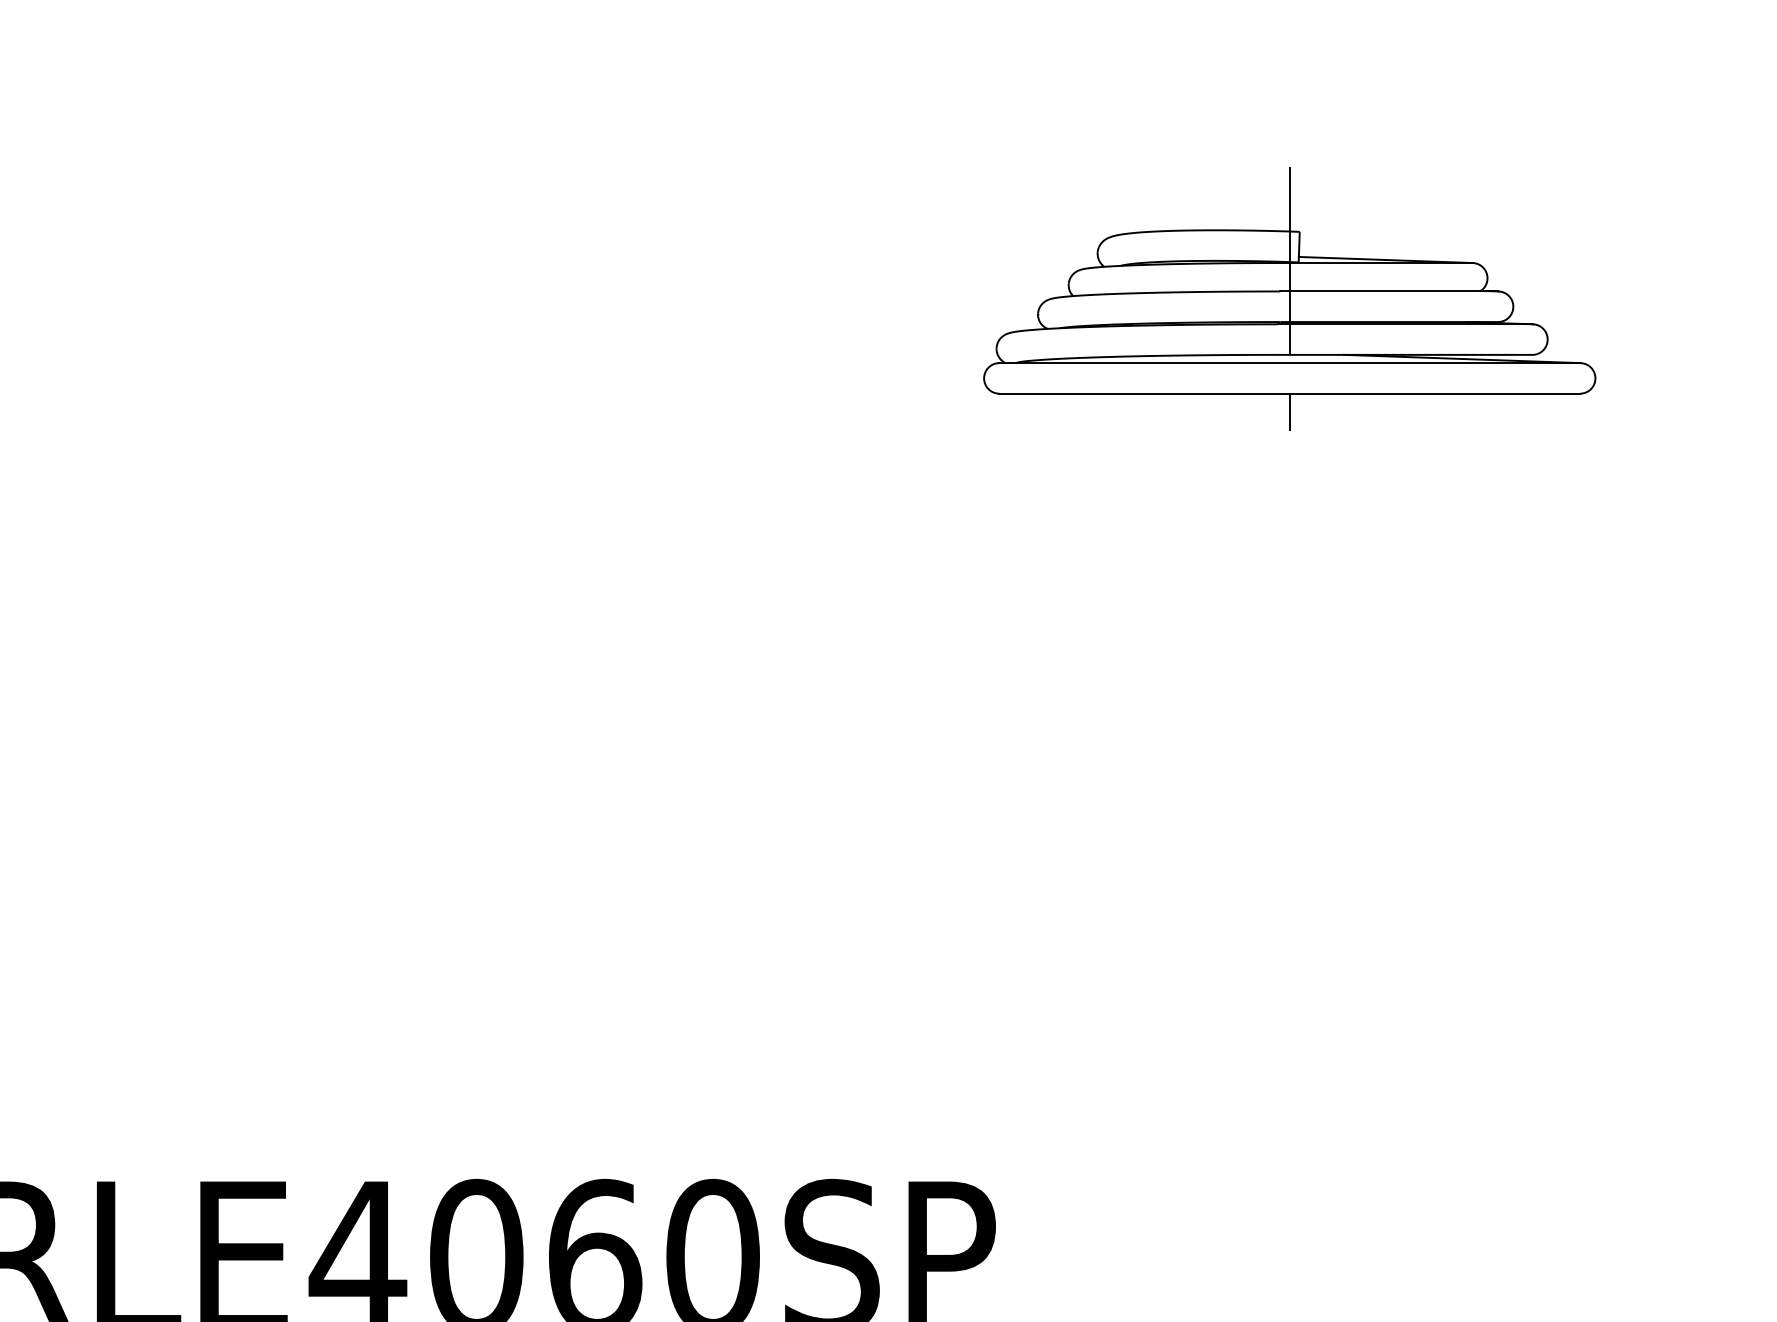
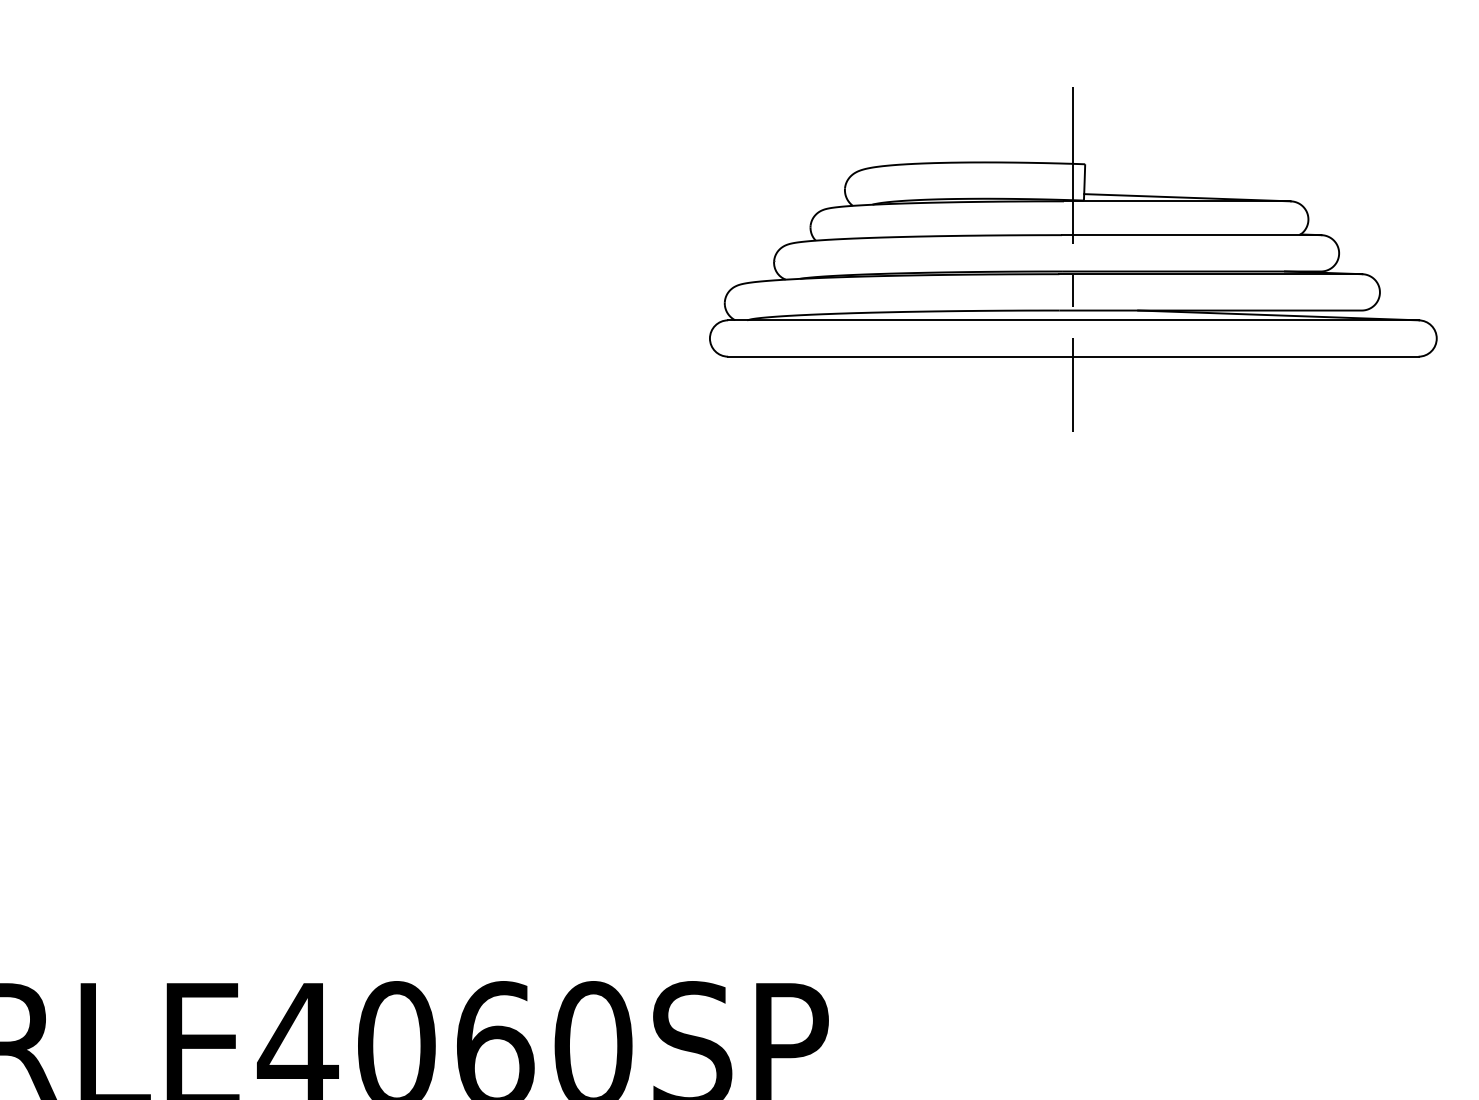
part: (1289, 311) -> (1073, 259), size x1.43

